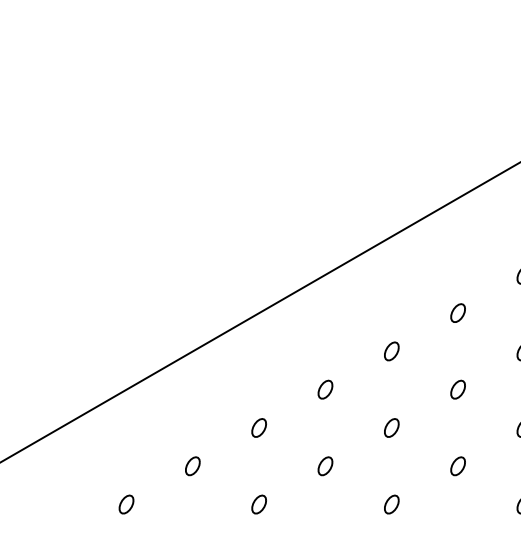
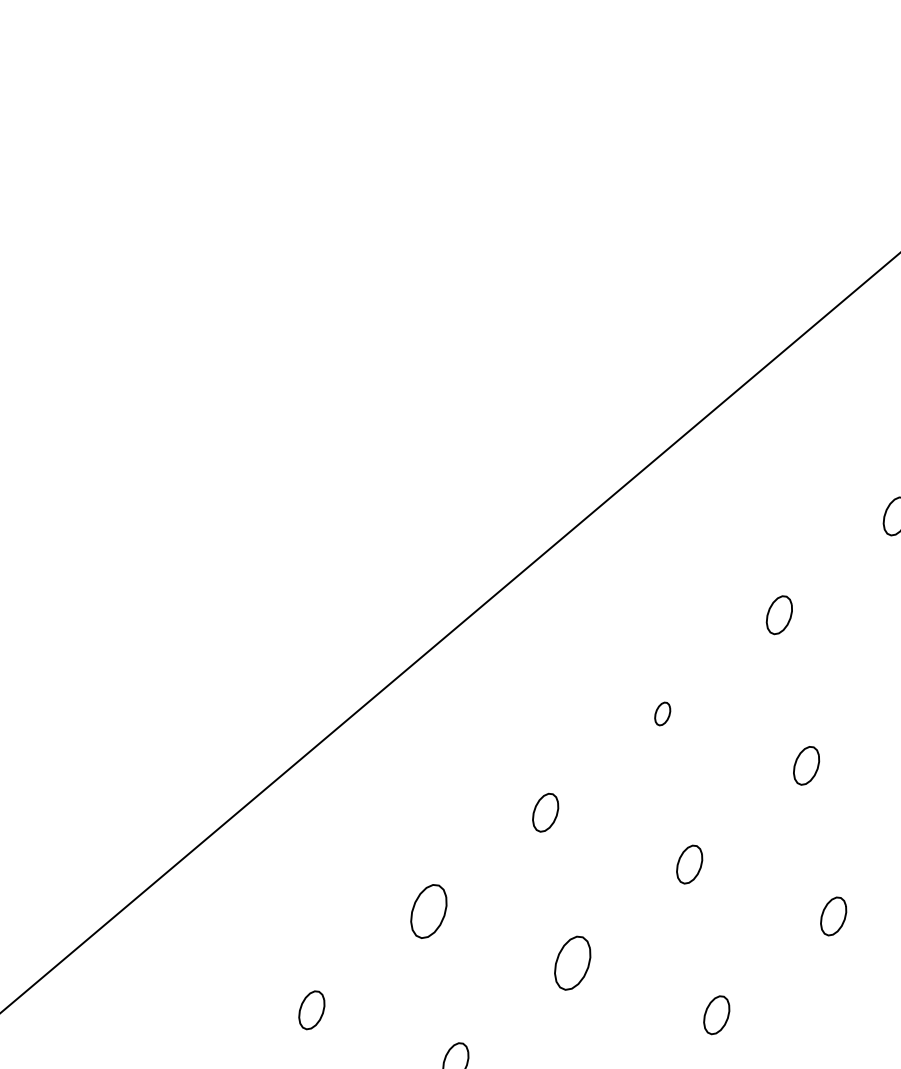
part: (391, 351) -> (661, 714), size x0.6
part: (258, 427) -> (427, 910), size x1.4
part: (325, 466) -> (572, 963), size x1.4

